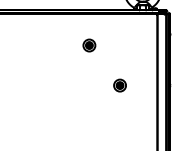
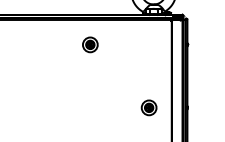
part: (89, 45) -> (90, 44), moved
part: (119, 85) -> (148, 107), moved

